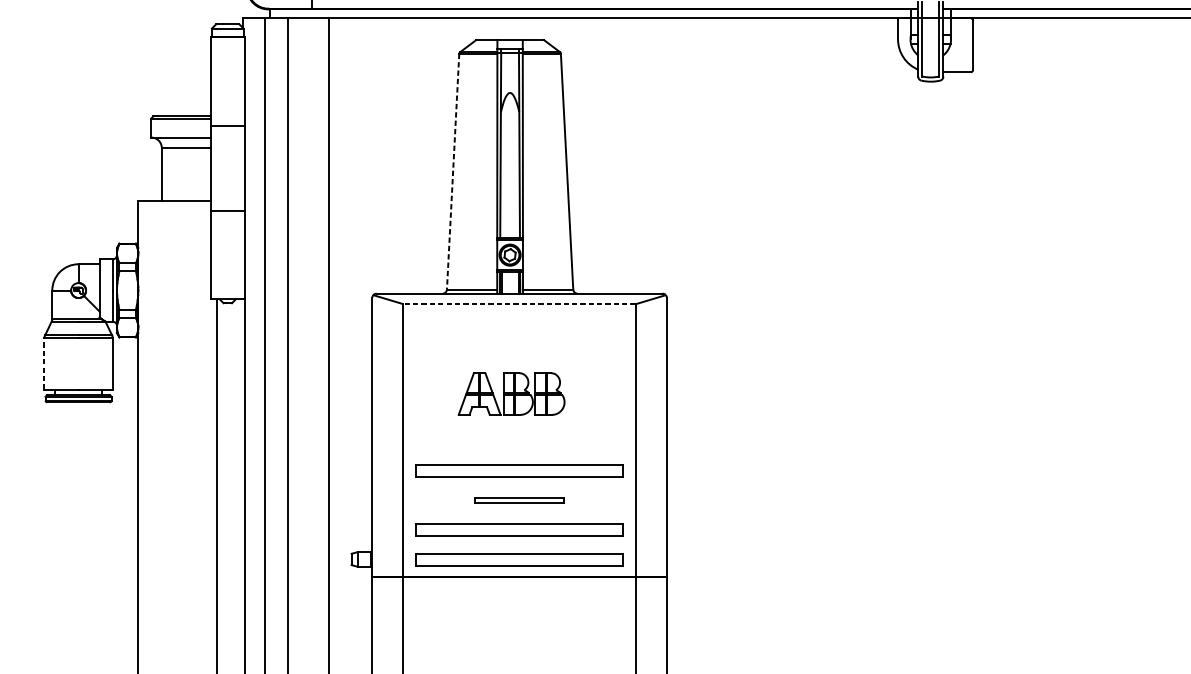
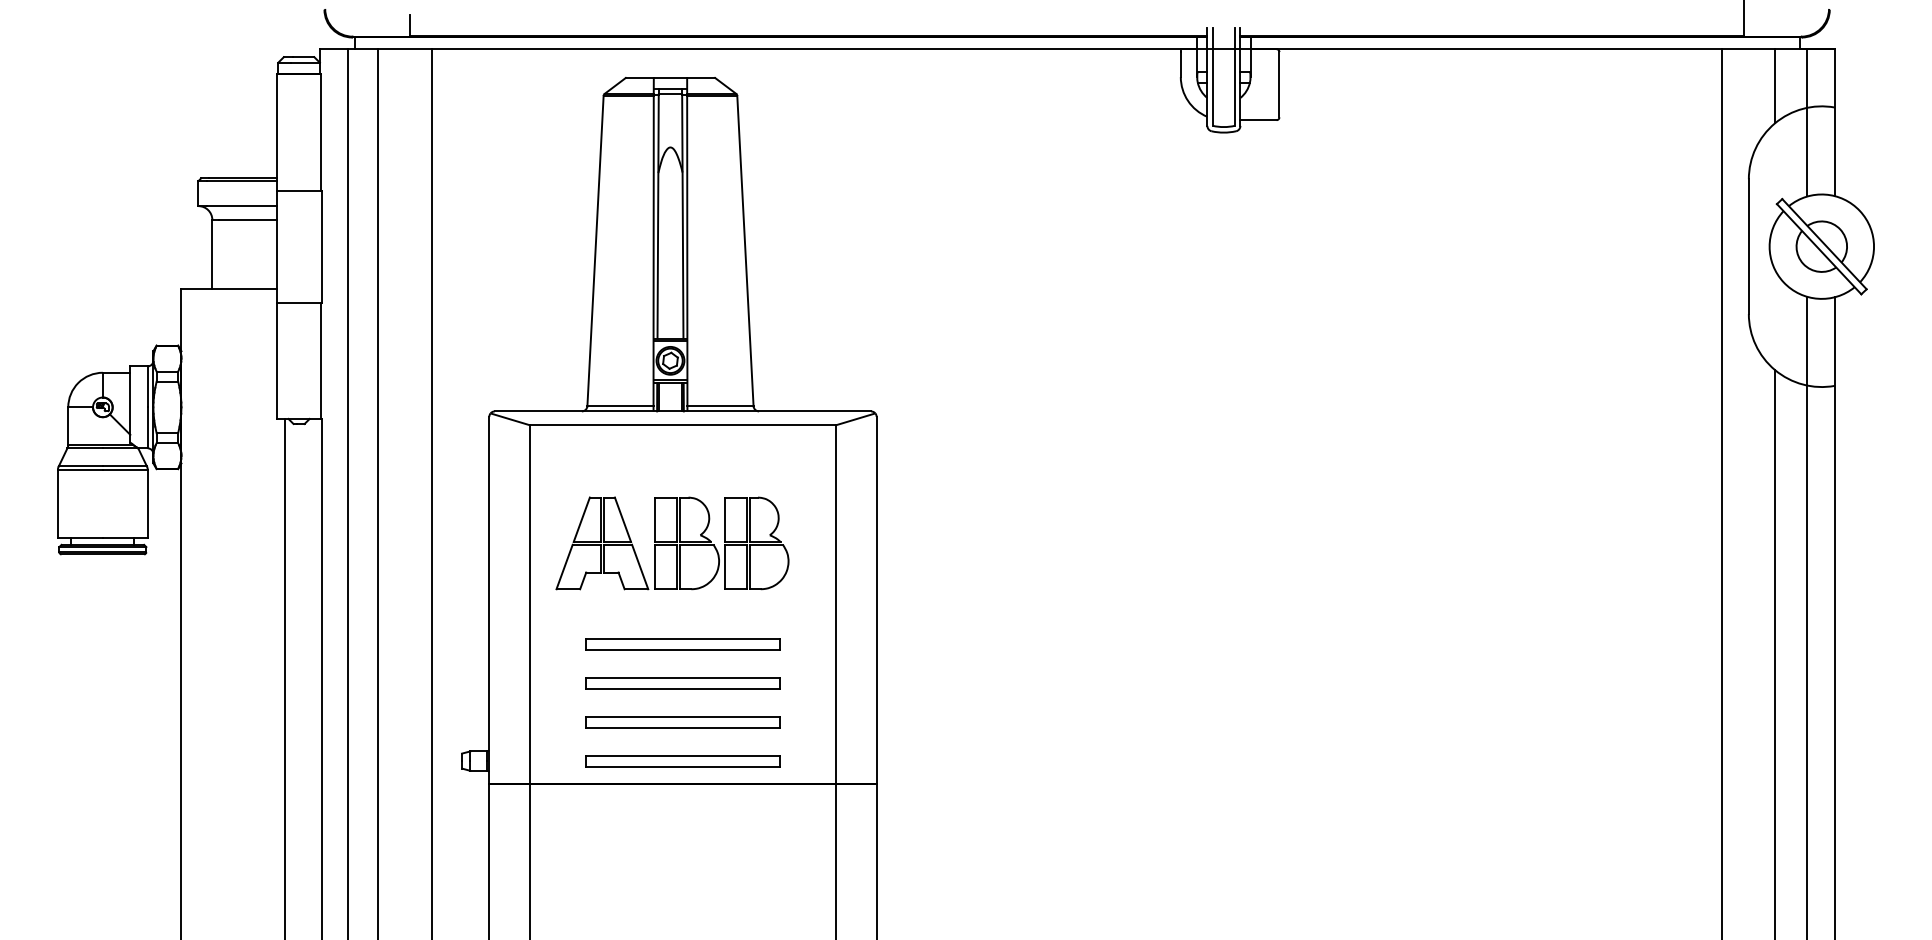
line: (453, 172) -> (595, 251), dashed -> solid
line: (519, 304) -> (682, 425), dashed -> solid
line: (44, 363) -> (57, 503), dashed -> solid
part: (511, 394) -> (672, 543), size x1.67
part: (519, 470) -> (682, 644), size x0.71
part: (519, 500) -> (682, 683), size x1.67
part: (519, 530) -> (682, 722), size x0.71
part: (519, 559) -> (682, 761), size x0.71

